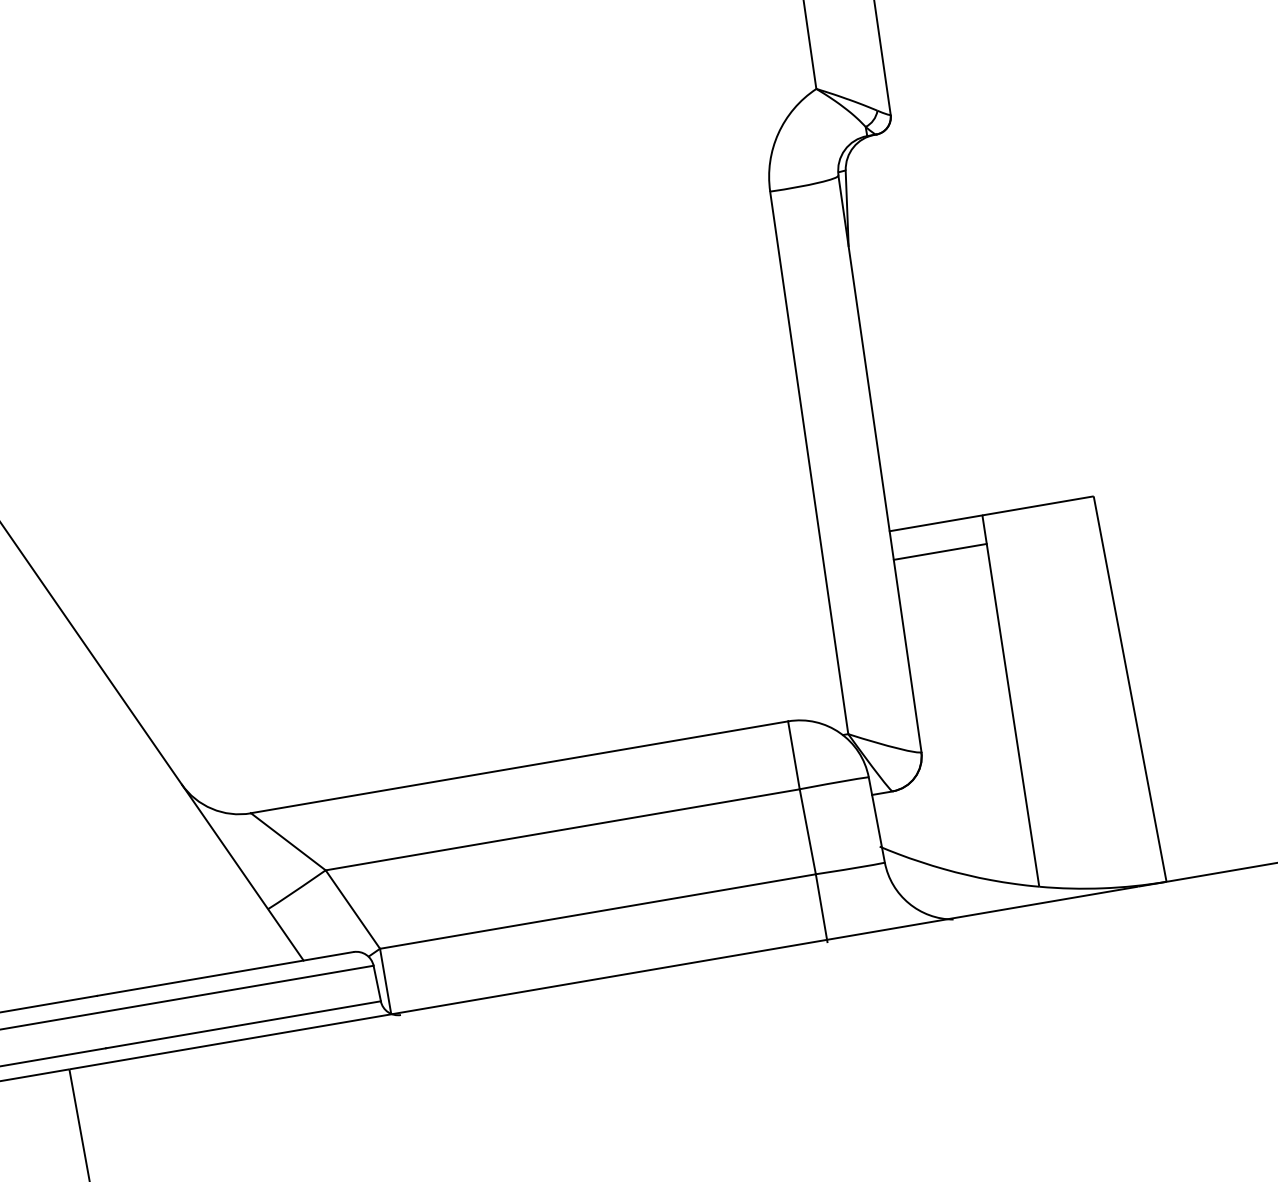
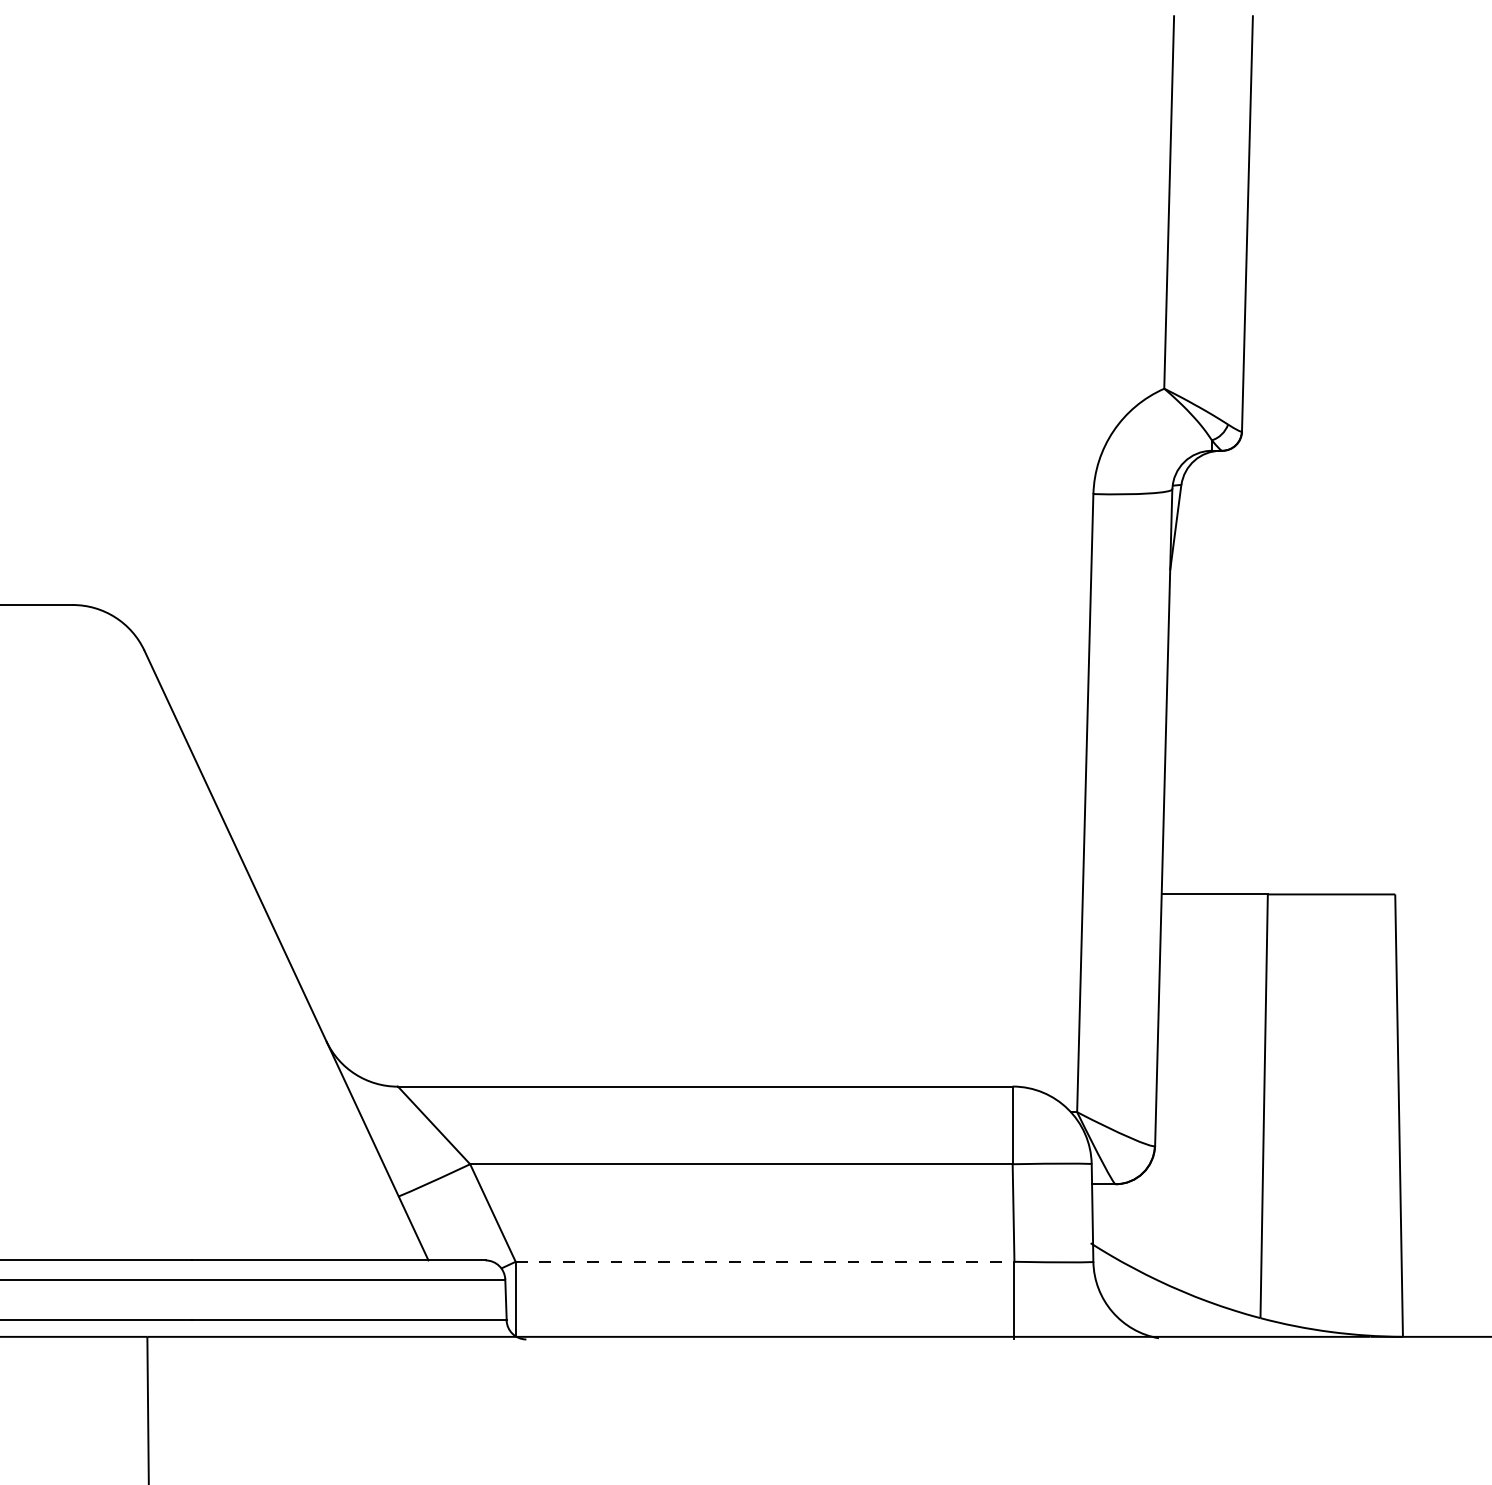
line: (939, 552) -> (1213, 927), removed
line: (598, 911) -> (765, 1261), solid -> dashed

